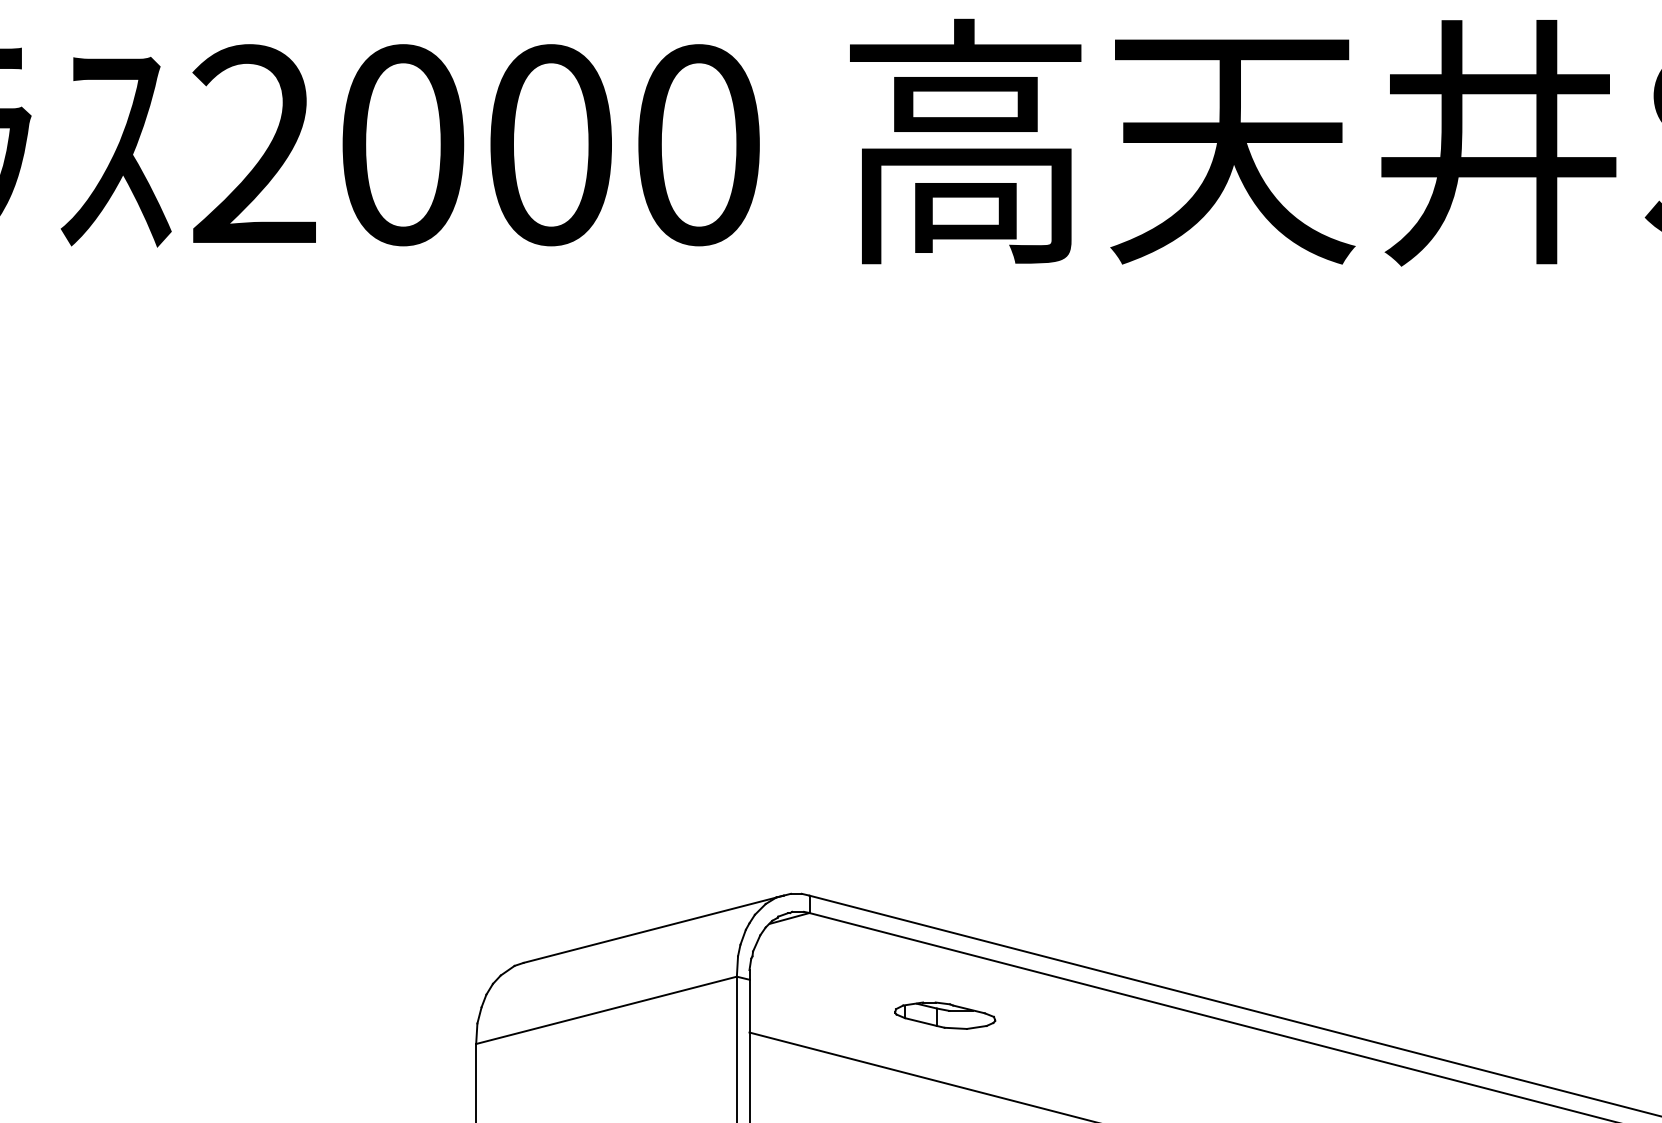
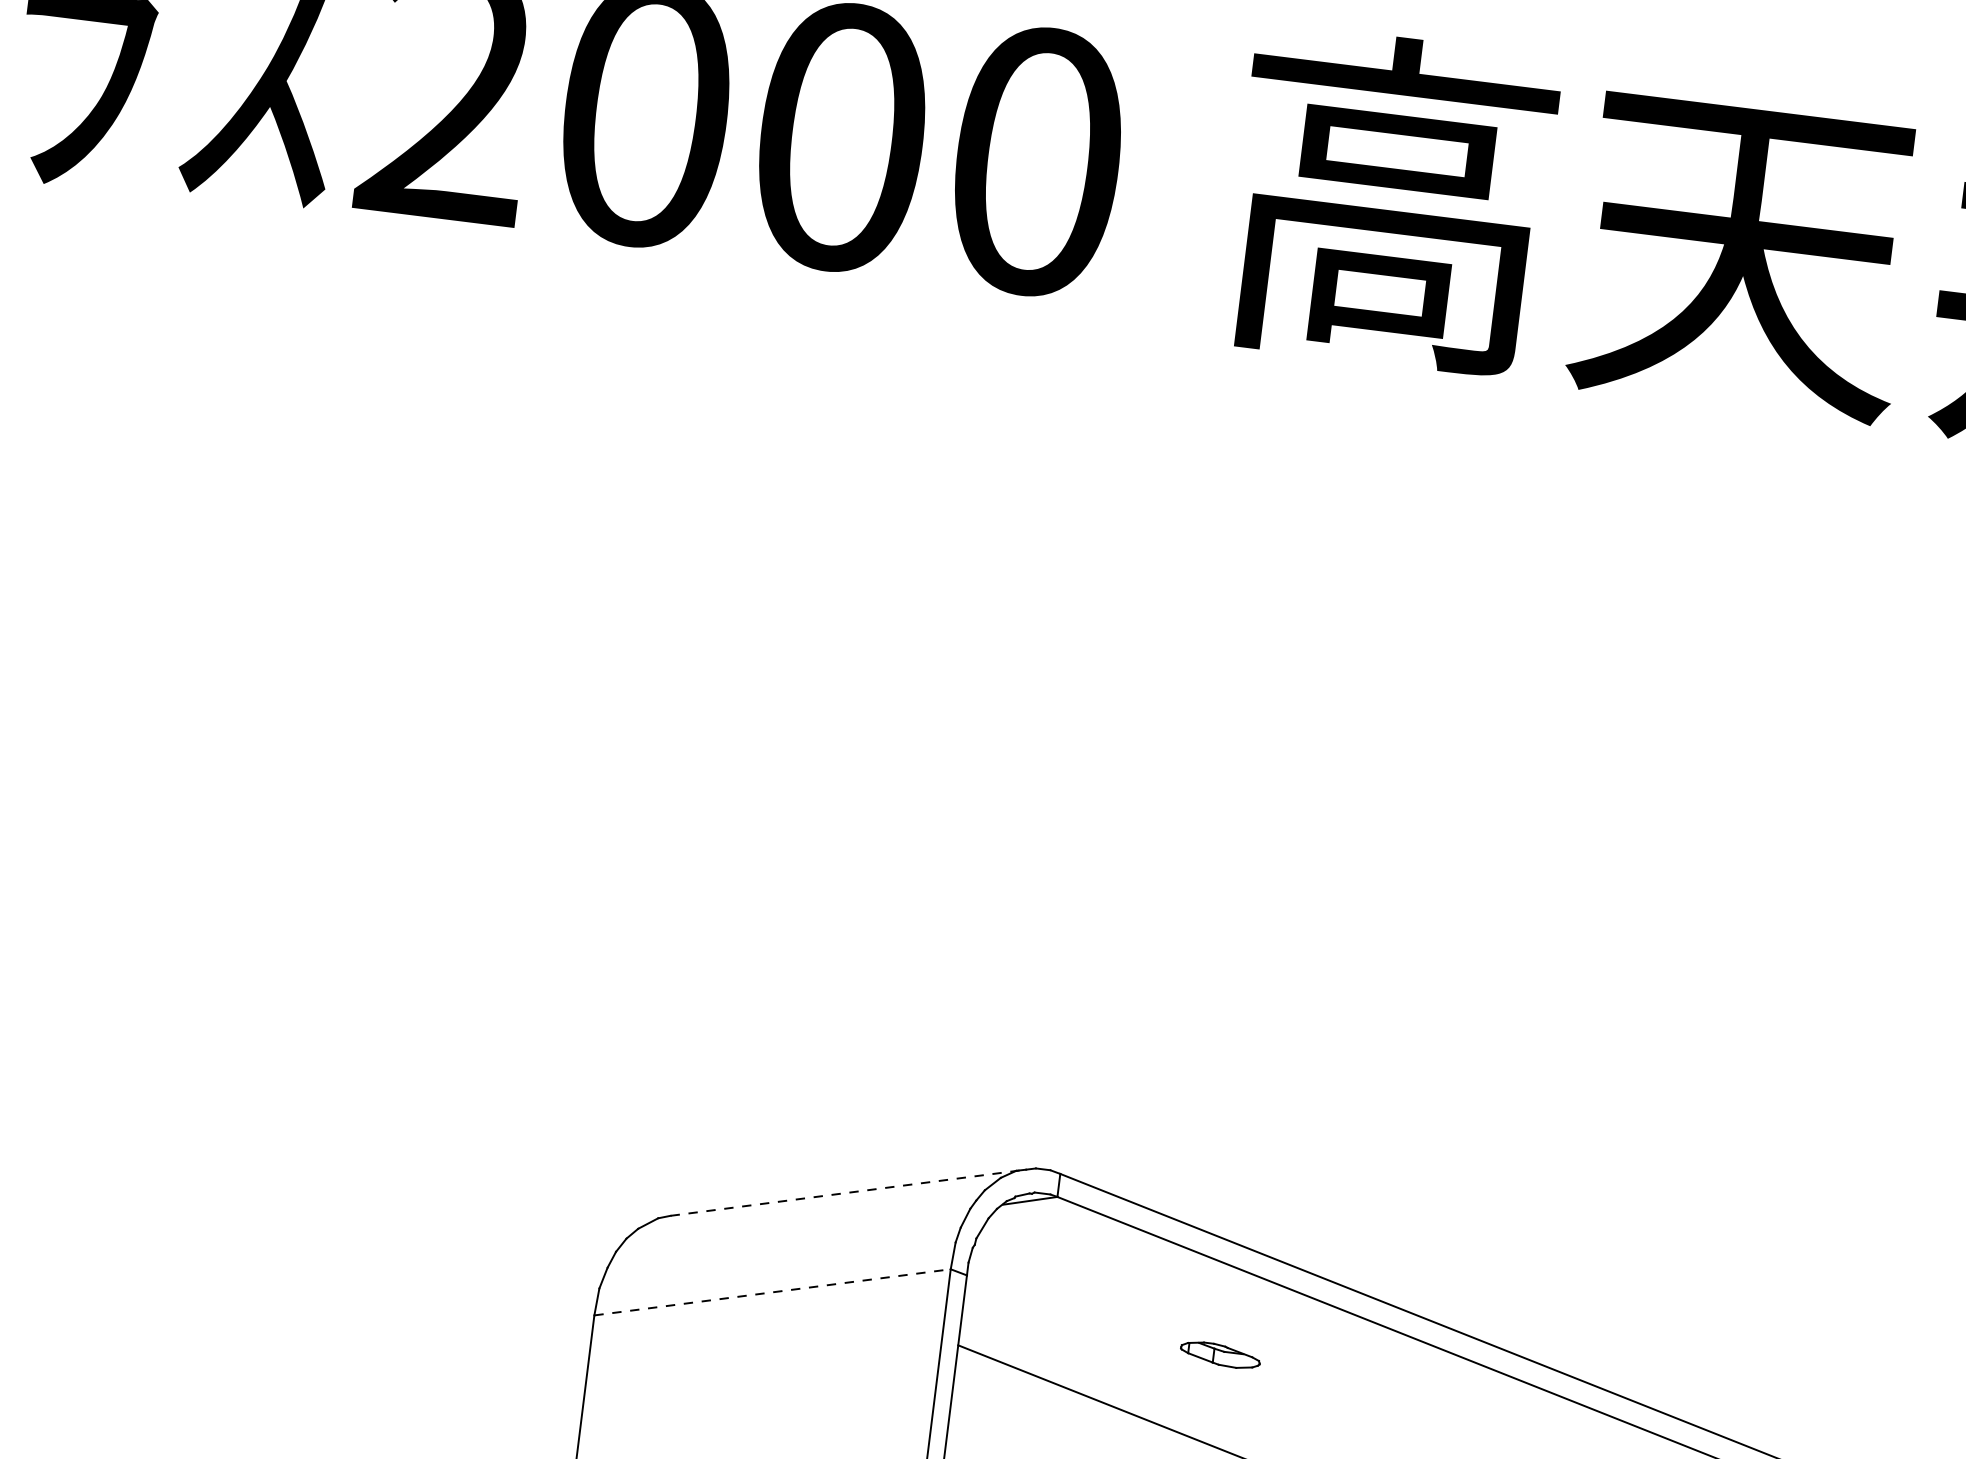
line: (654, 929) -> (849, 1193), solid -> dashed
line: (606, 1010) -> (772, 1292), solid -> dashed
part: (945, 1015) -> (1220, 1355), size x0.6

